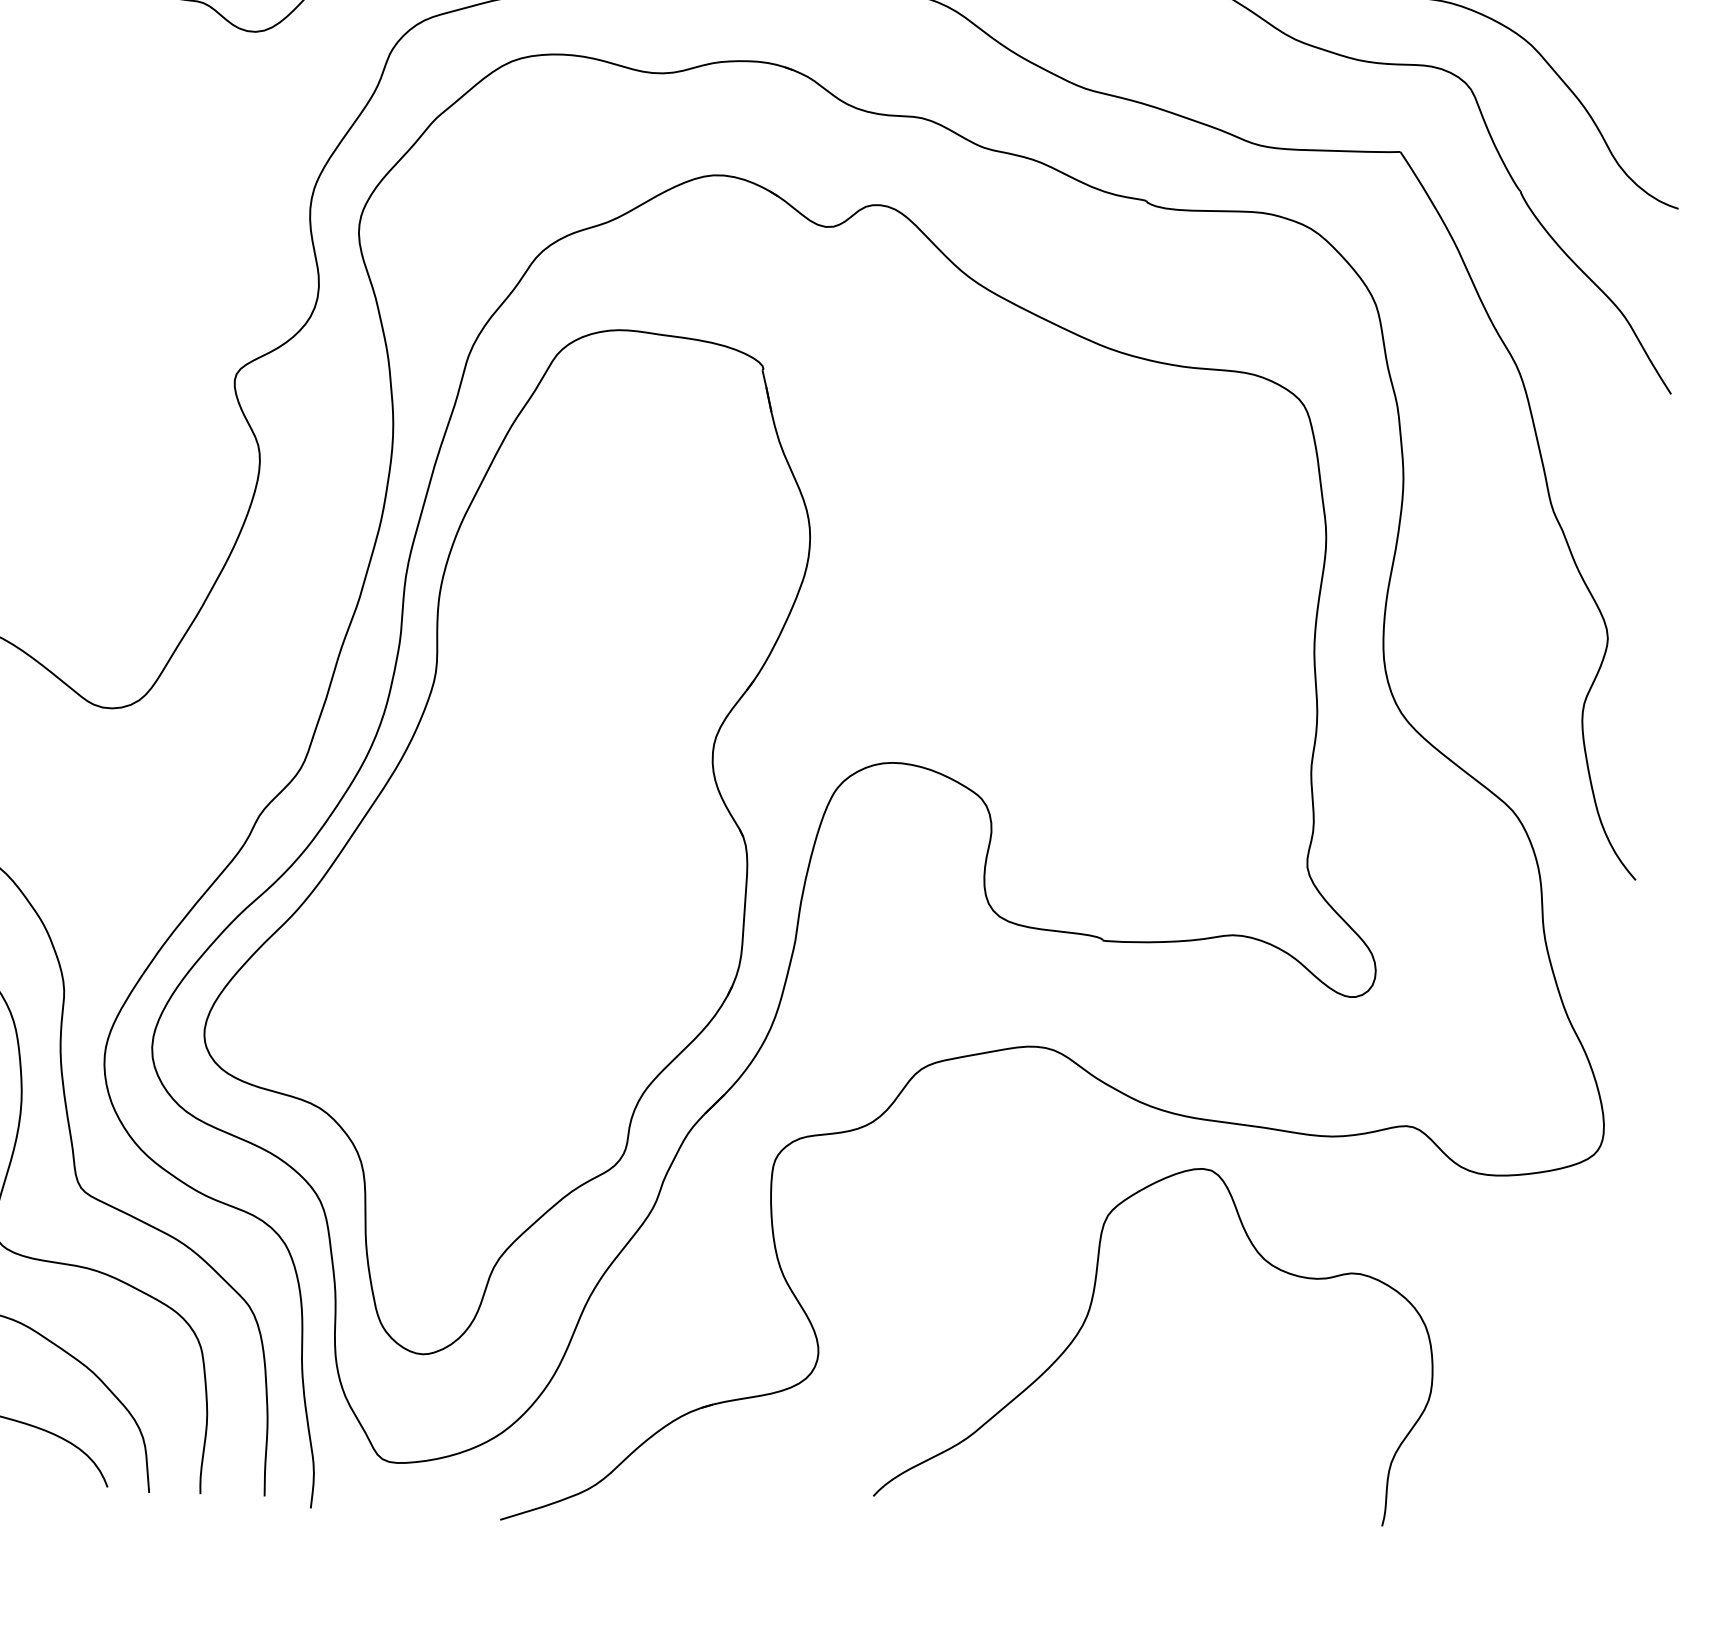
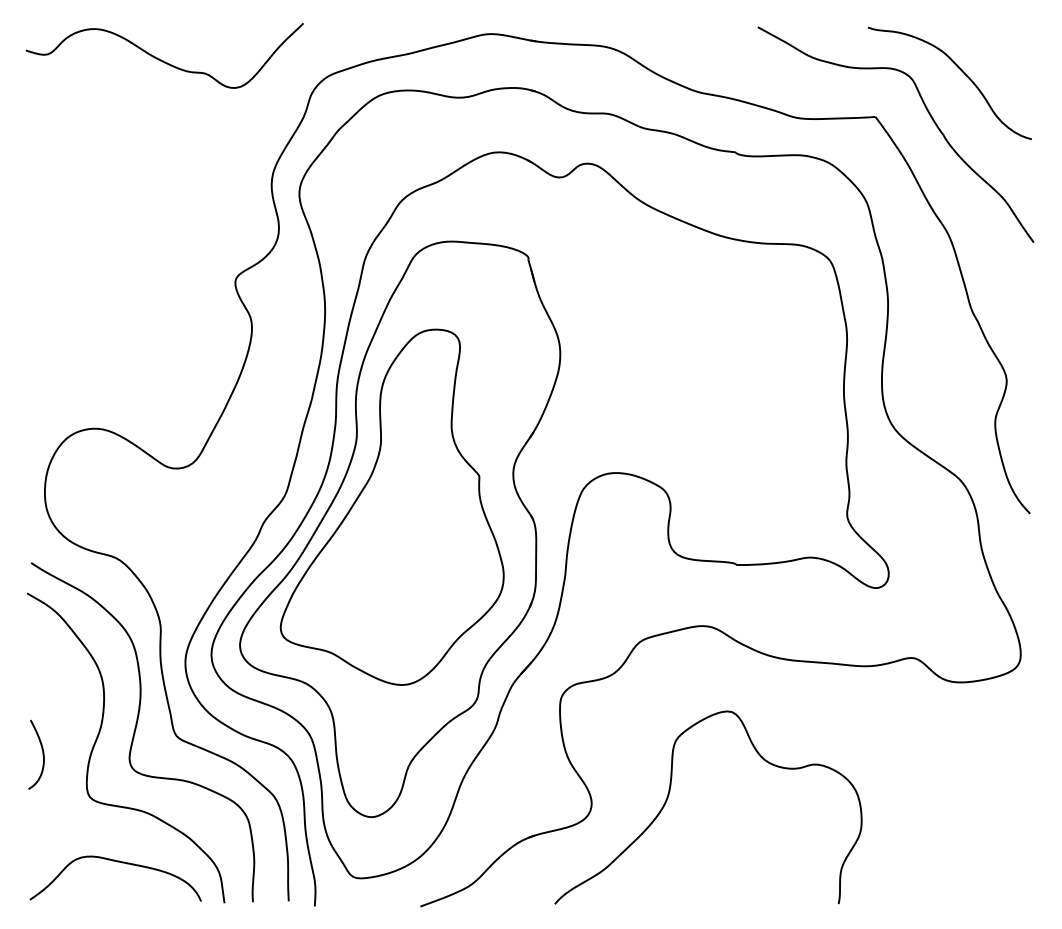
part: (490, 799) -> (391, 506), added
curve: (1090, 1313) -> (669, 795), moved

